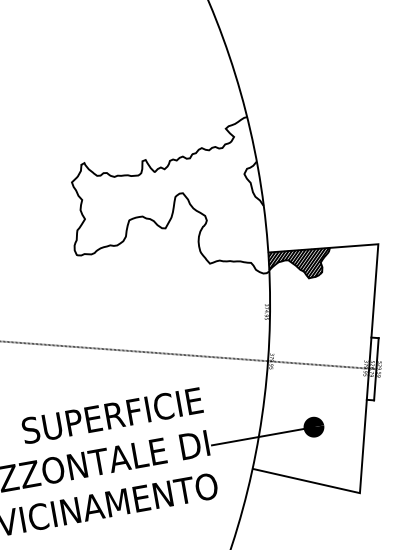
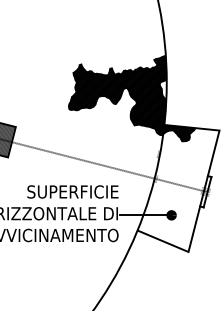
hatch: (166, 211) -> (117, 95), added

